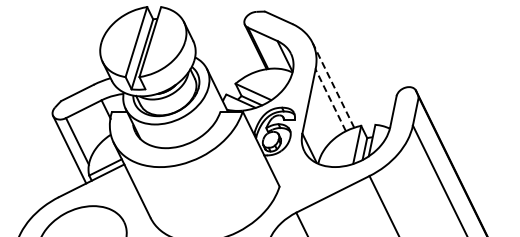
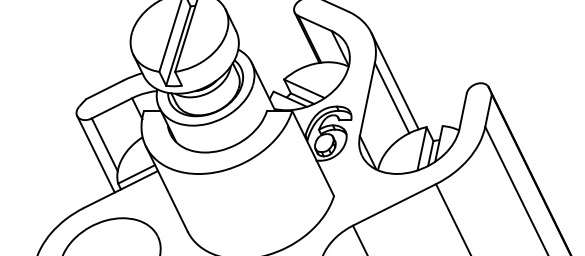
line: (333, 84) -> (395, 80), dashed -> solid
line: (330, 99) -> (391, 97), dashed -> solid

